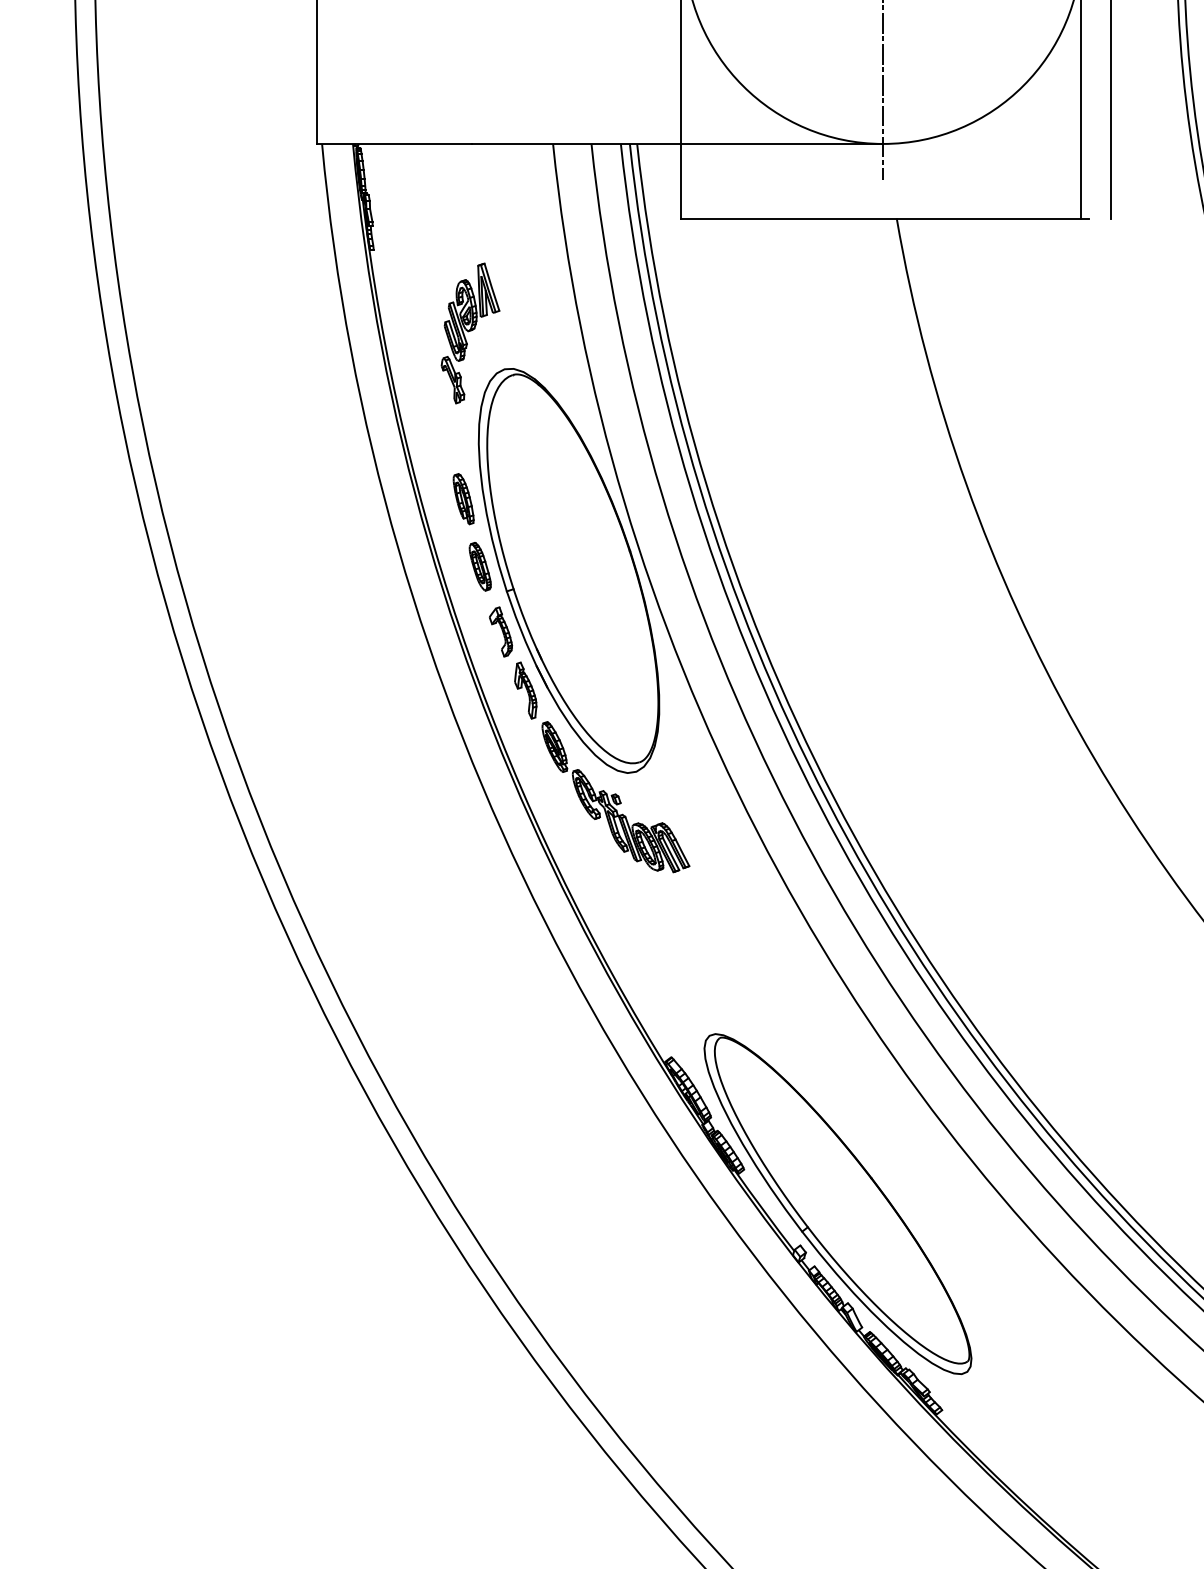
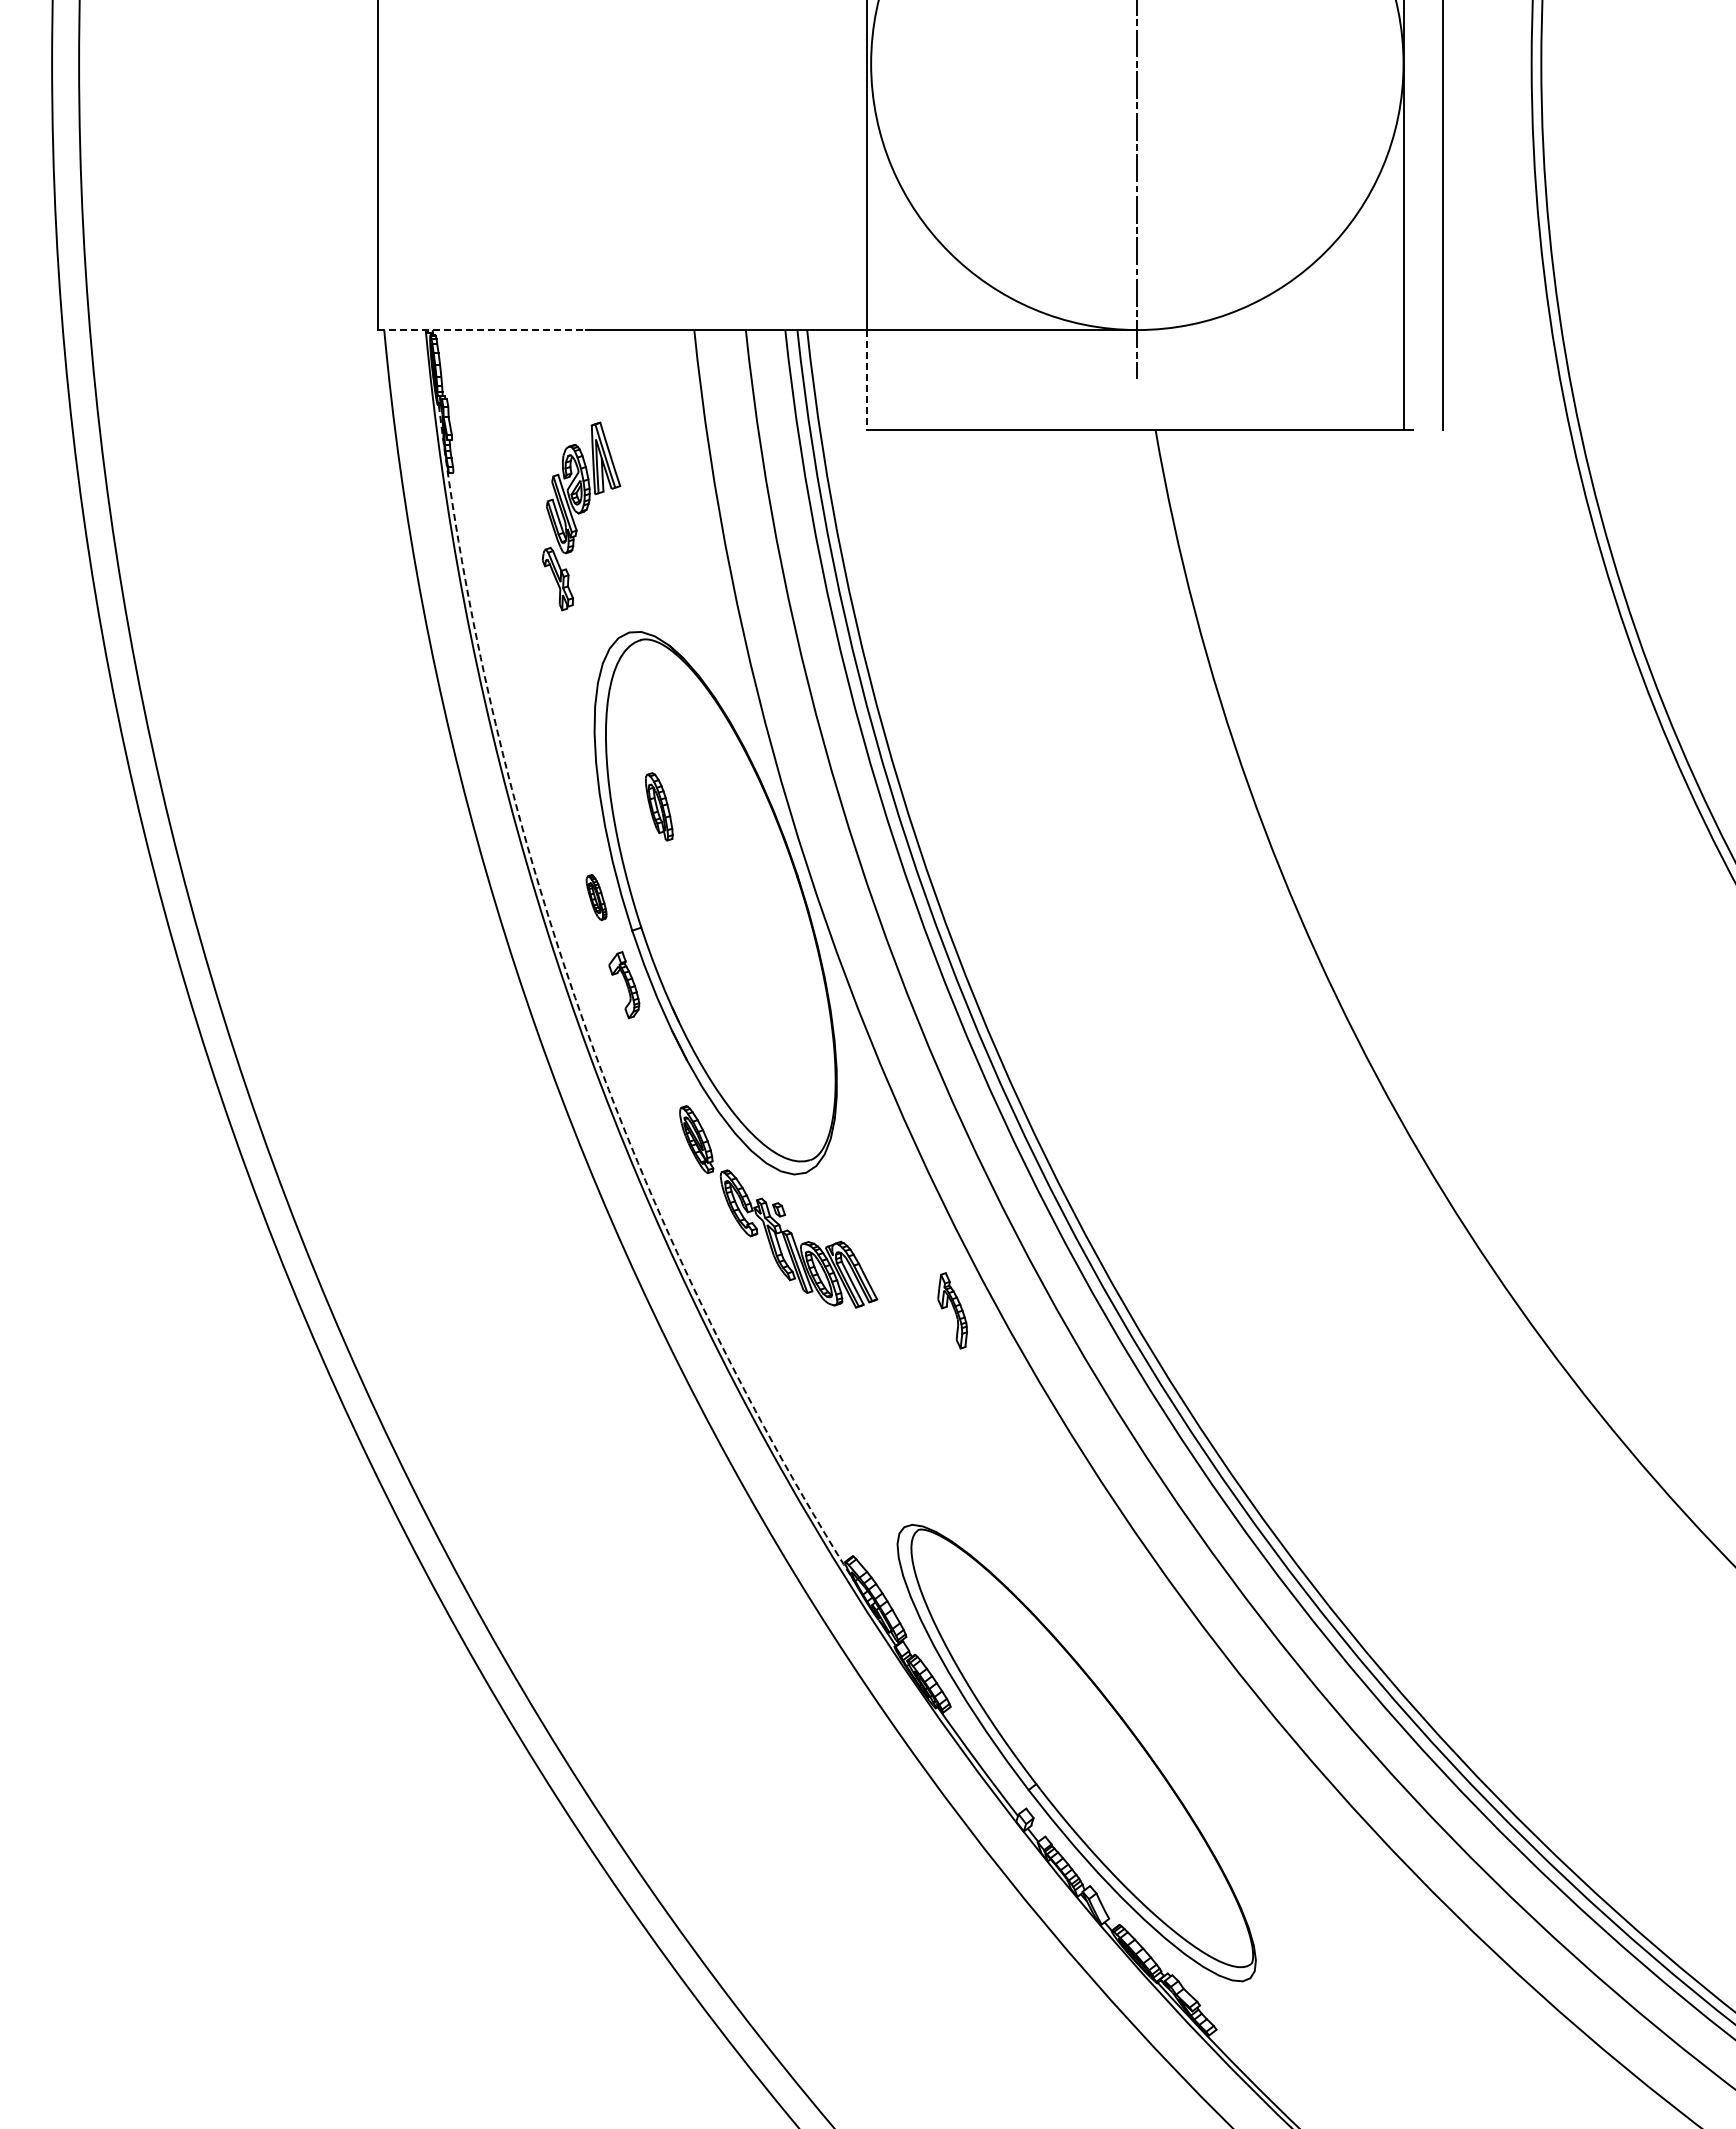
line: (394, 144) -> (481, 330), solid -> dashed
line: (681, 181) -> (866, 380), solid -> dashed
part: (470, 333) -> (581, 516), moved
part: (463, 498) -> (659, 806), moved
part: (480, 566) -> (596, 897), size x0.7
arc: (469, 654) -> (581, 1015), solid -> dashed
part: (525, 690) -> (952, 1310), moved

